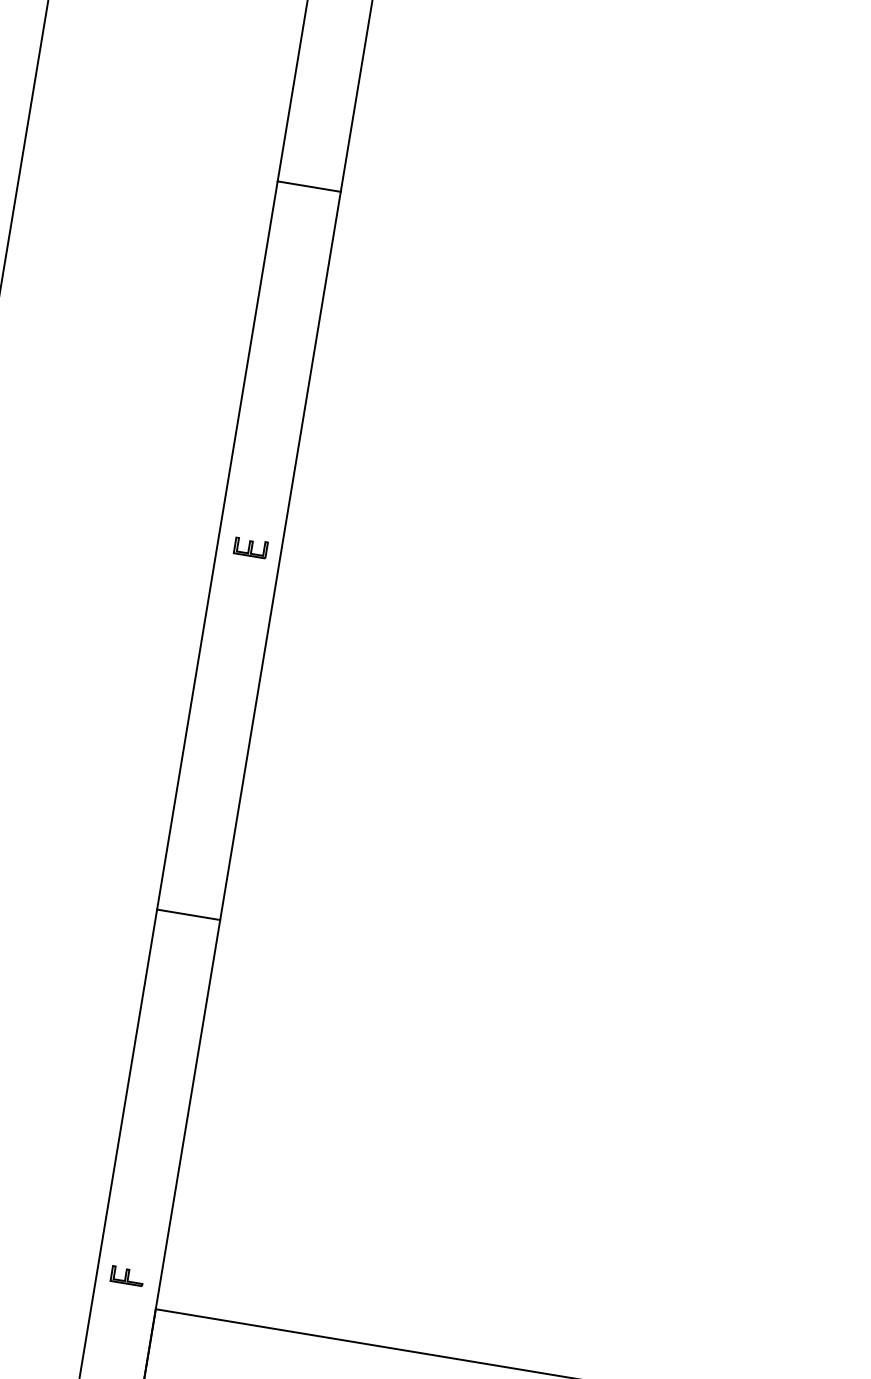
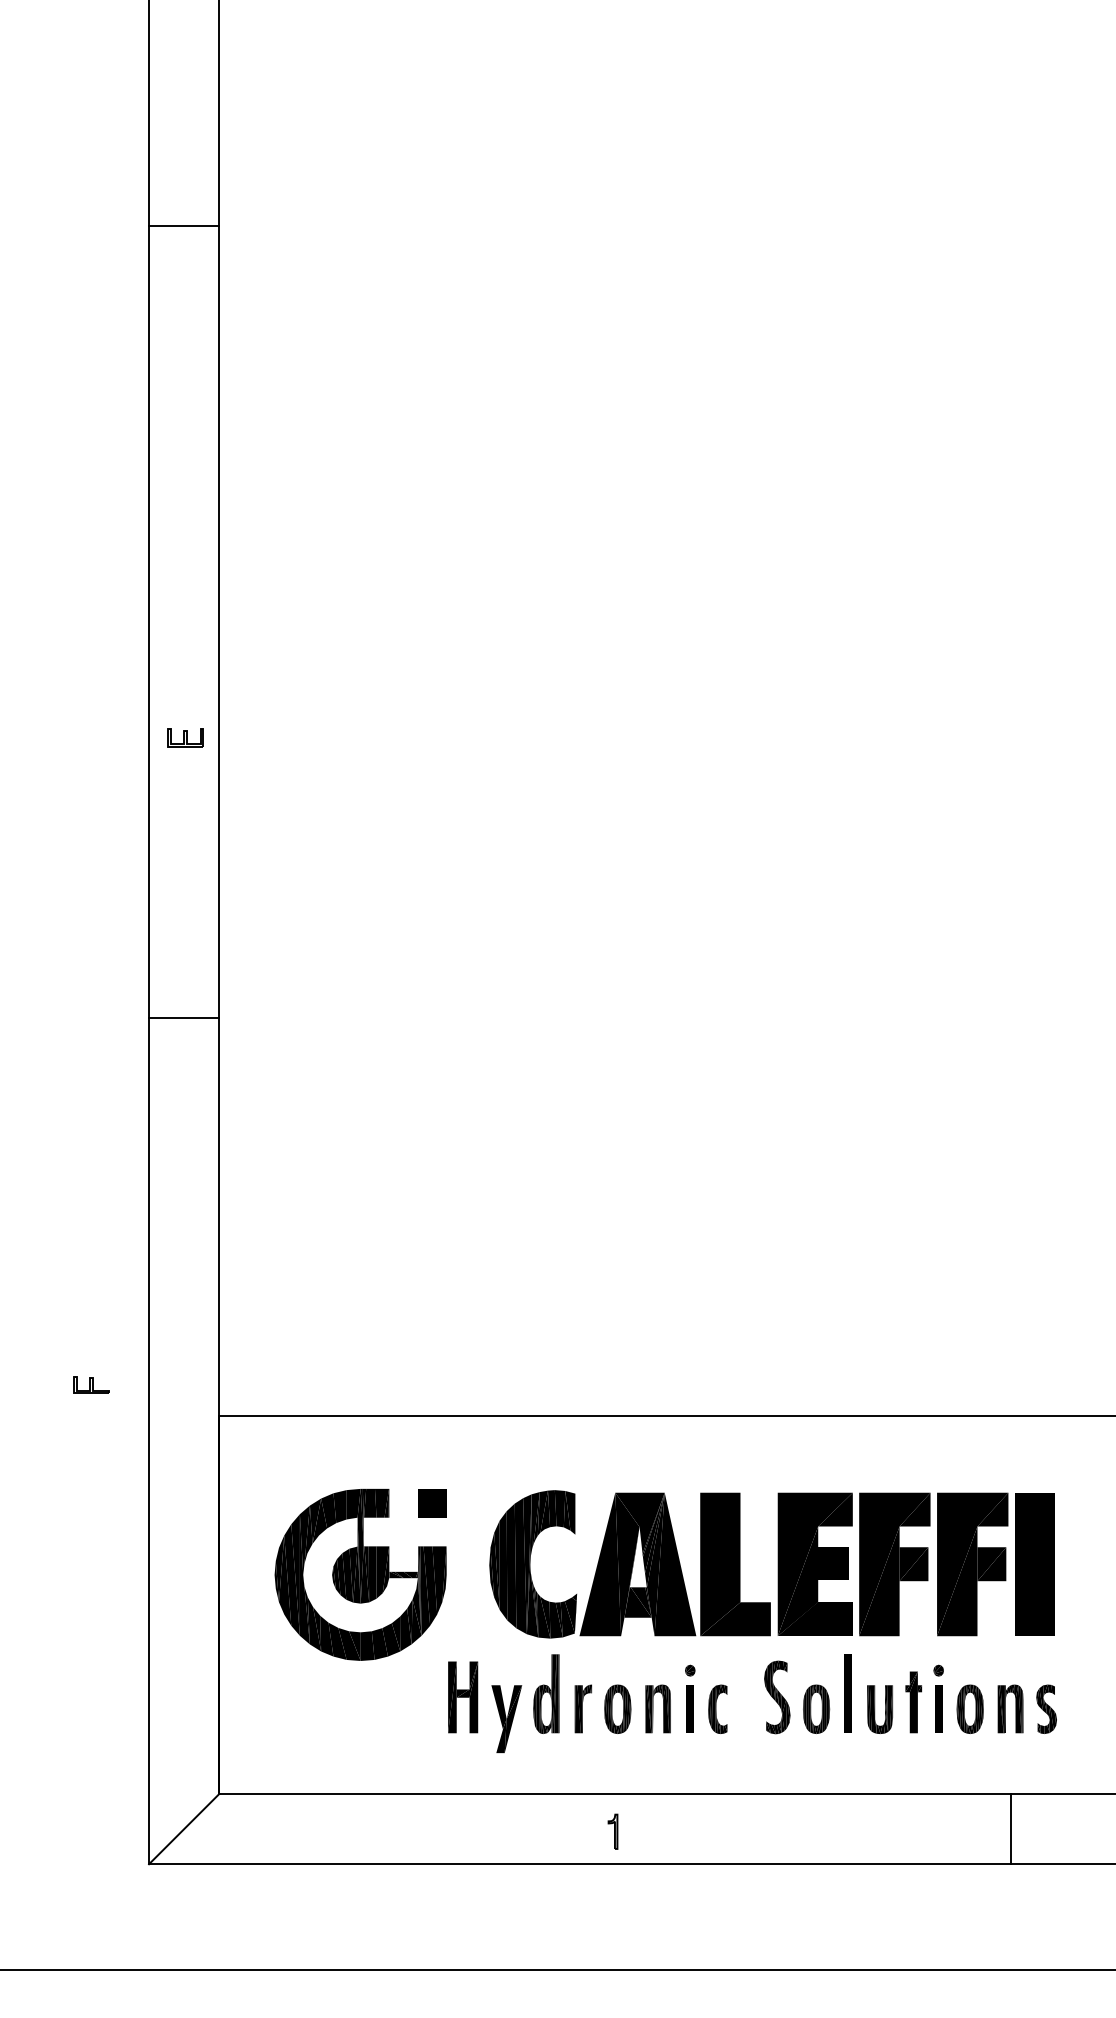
line: (309, 186) -> (184, 225), moved
part: (250, 547) -> (185, 737), moved
line: (188, 915) -> (184, 1018), moved
part: (127, 1275) -> (91, 1384), moved

